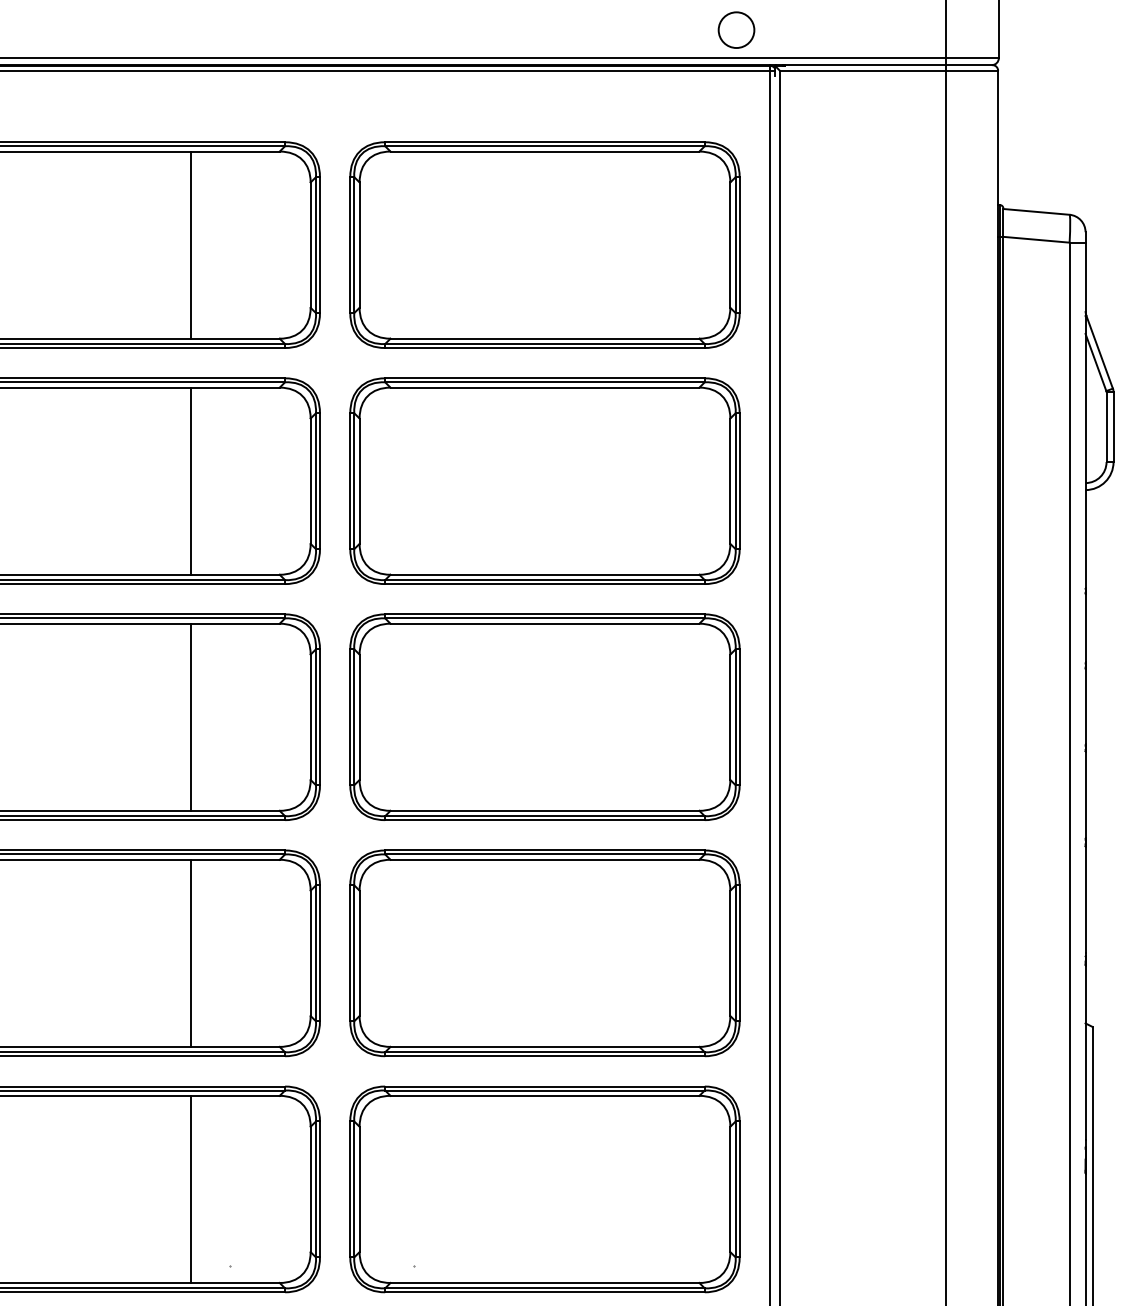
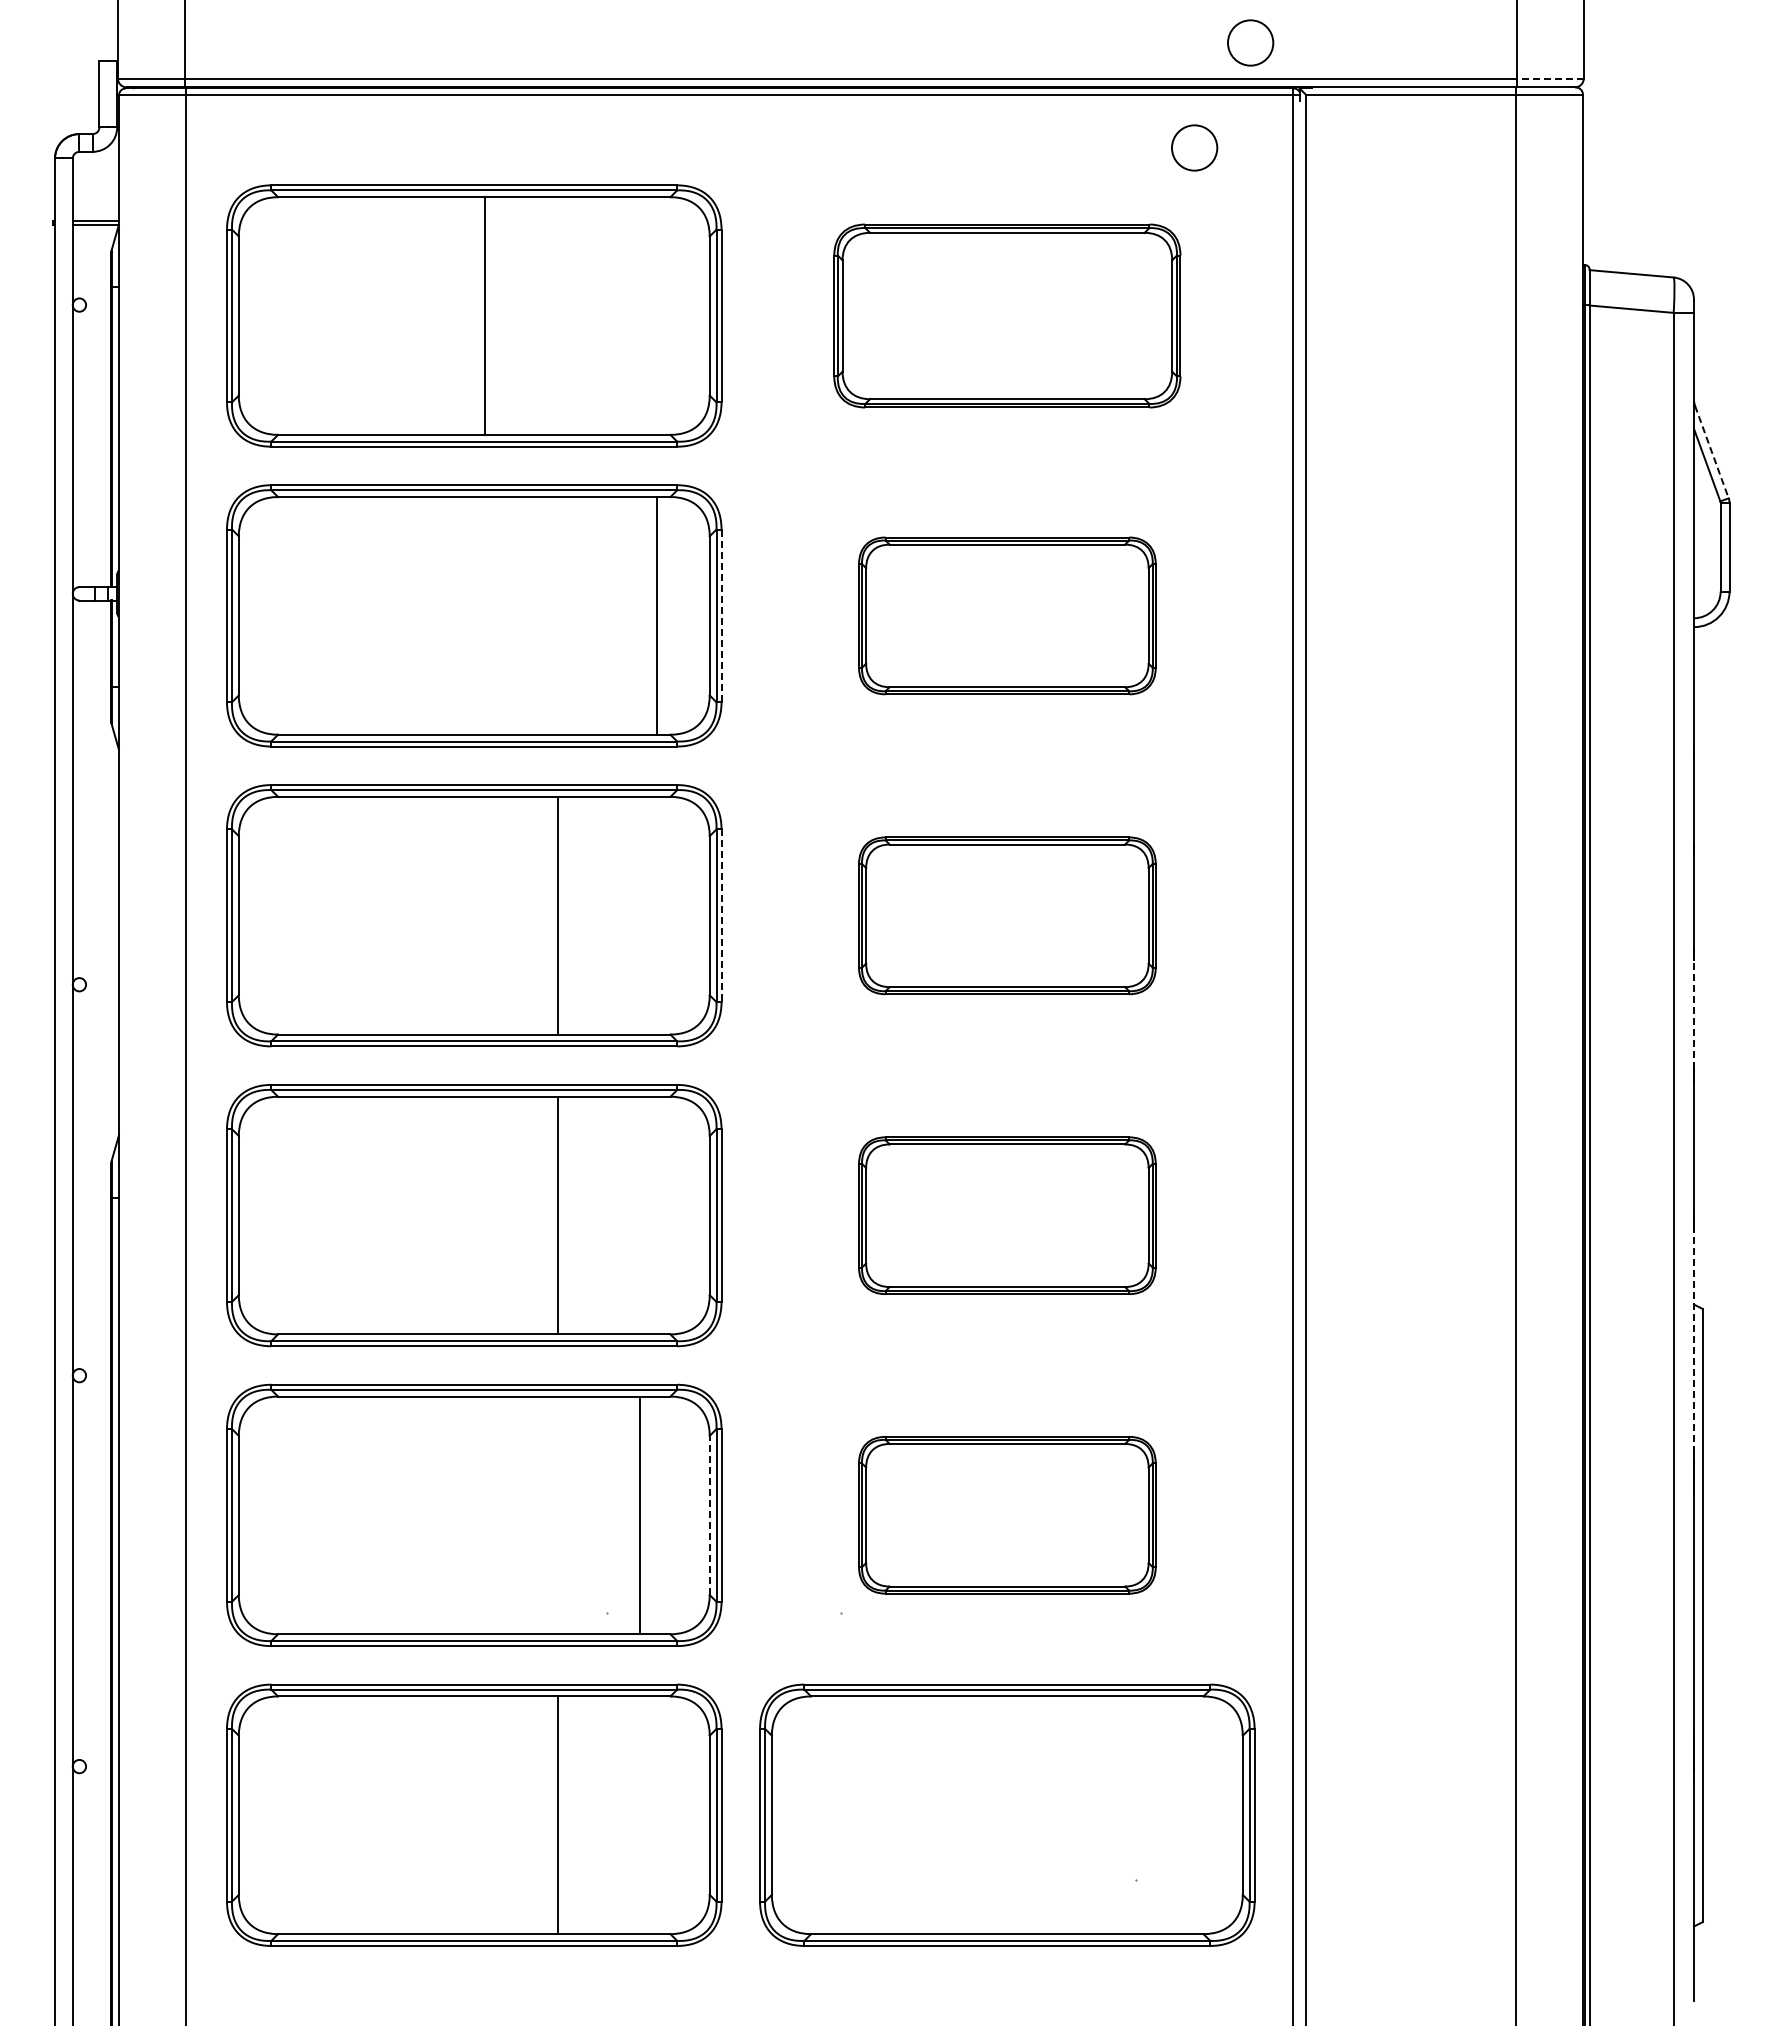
line: (972, 58) -> (1550, 78), solid -> dashed
circle: (692, 112) -> (1194, 147), added
line: (191, 244) -> (485, 315), moved
part: (545, 244) -> (1007, 315), size x0.7
line: (1100, 352) -> (1712, 452), solid -> dashed
line: (191, 480) -> (657, 615), moved
part: (545, 480) -> (1007, 615), size x0.6
line: (319, 481) -> (721, 616), solid -> dashed
line: (319, 717) -> (721, 916), solid -> dashed
part: (545, 717) -> (1007, 915), size x0.6
line: (1085, 794) -> (1693, 1013), solid -> dashed
part: (545, 953) -> (1007, 1215), size x0.6
line: (1085, 1052) -> (1693, 1341), solid -> dashed
part: (545, 1188) -> (1007, 1514), size x0.6
line: (191, 1189) -> (640, 1515), moved
line: (310, 1189) -> (709, 1515), solid -> dashed

